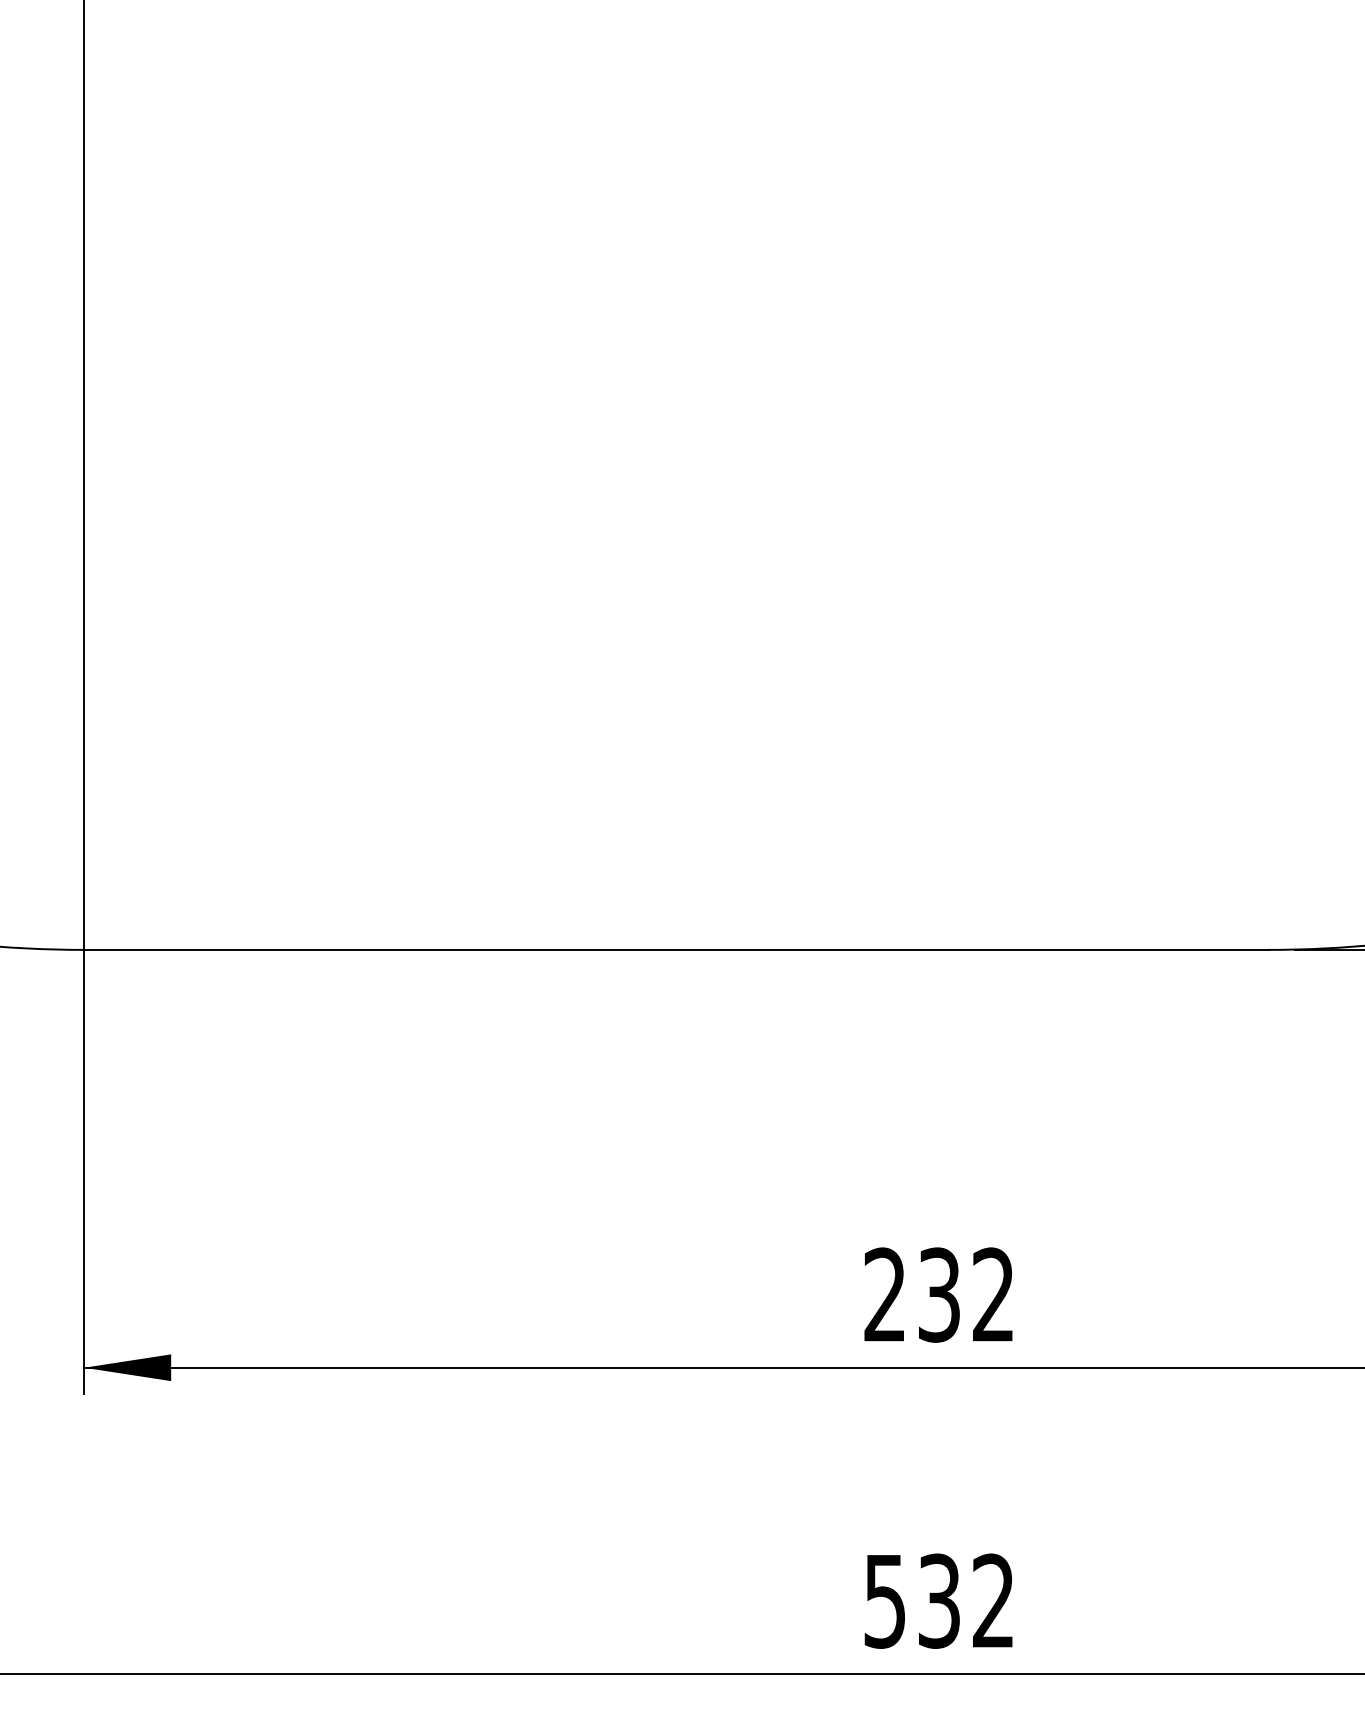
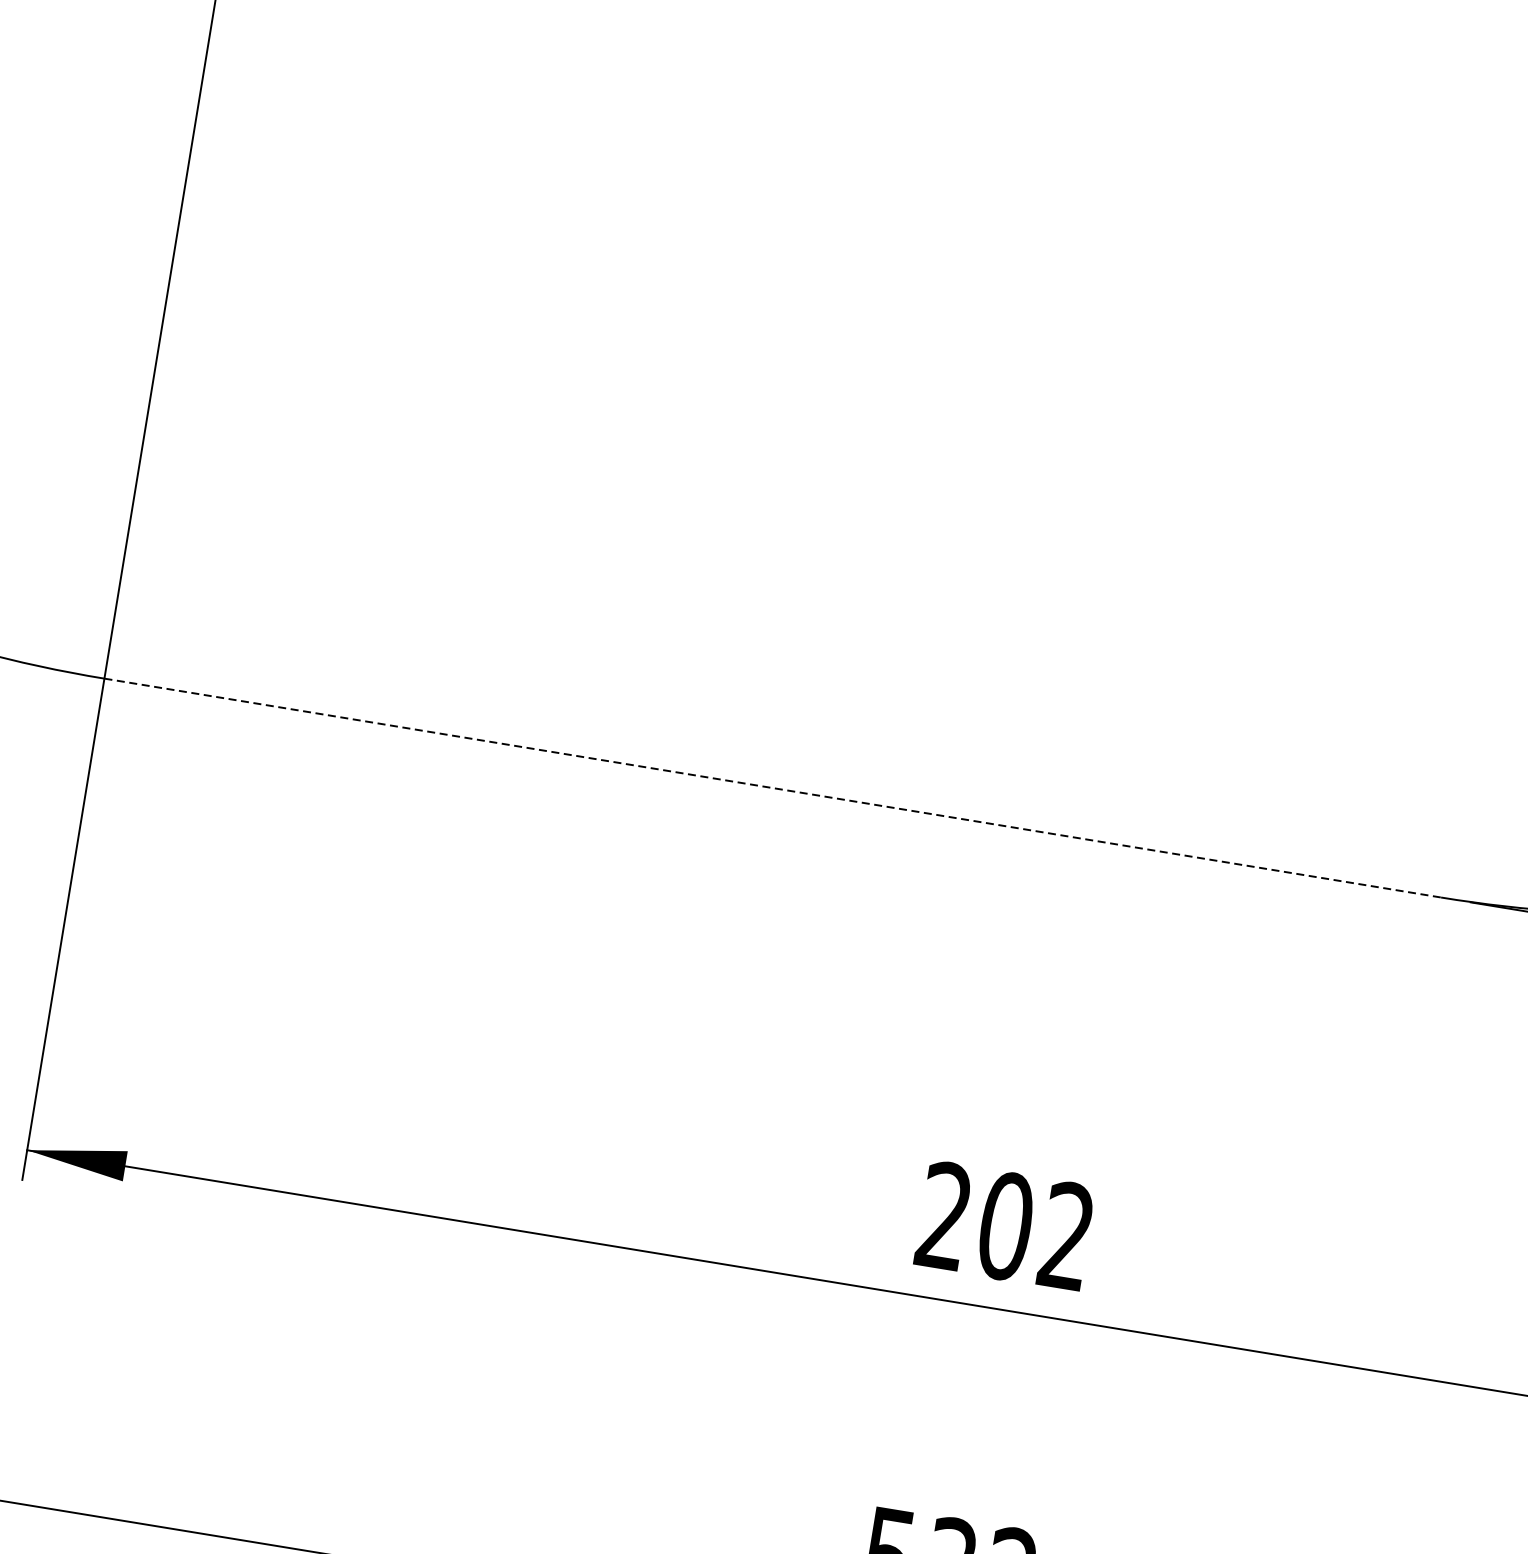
line: (676, 949) -> (773, 787), solid -> dashed
text: (939, 1294) -> (1006, 1225), 232 -> 202

